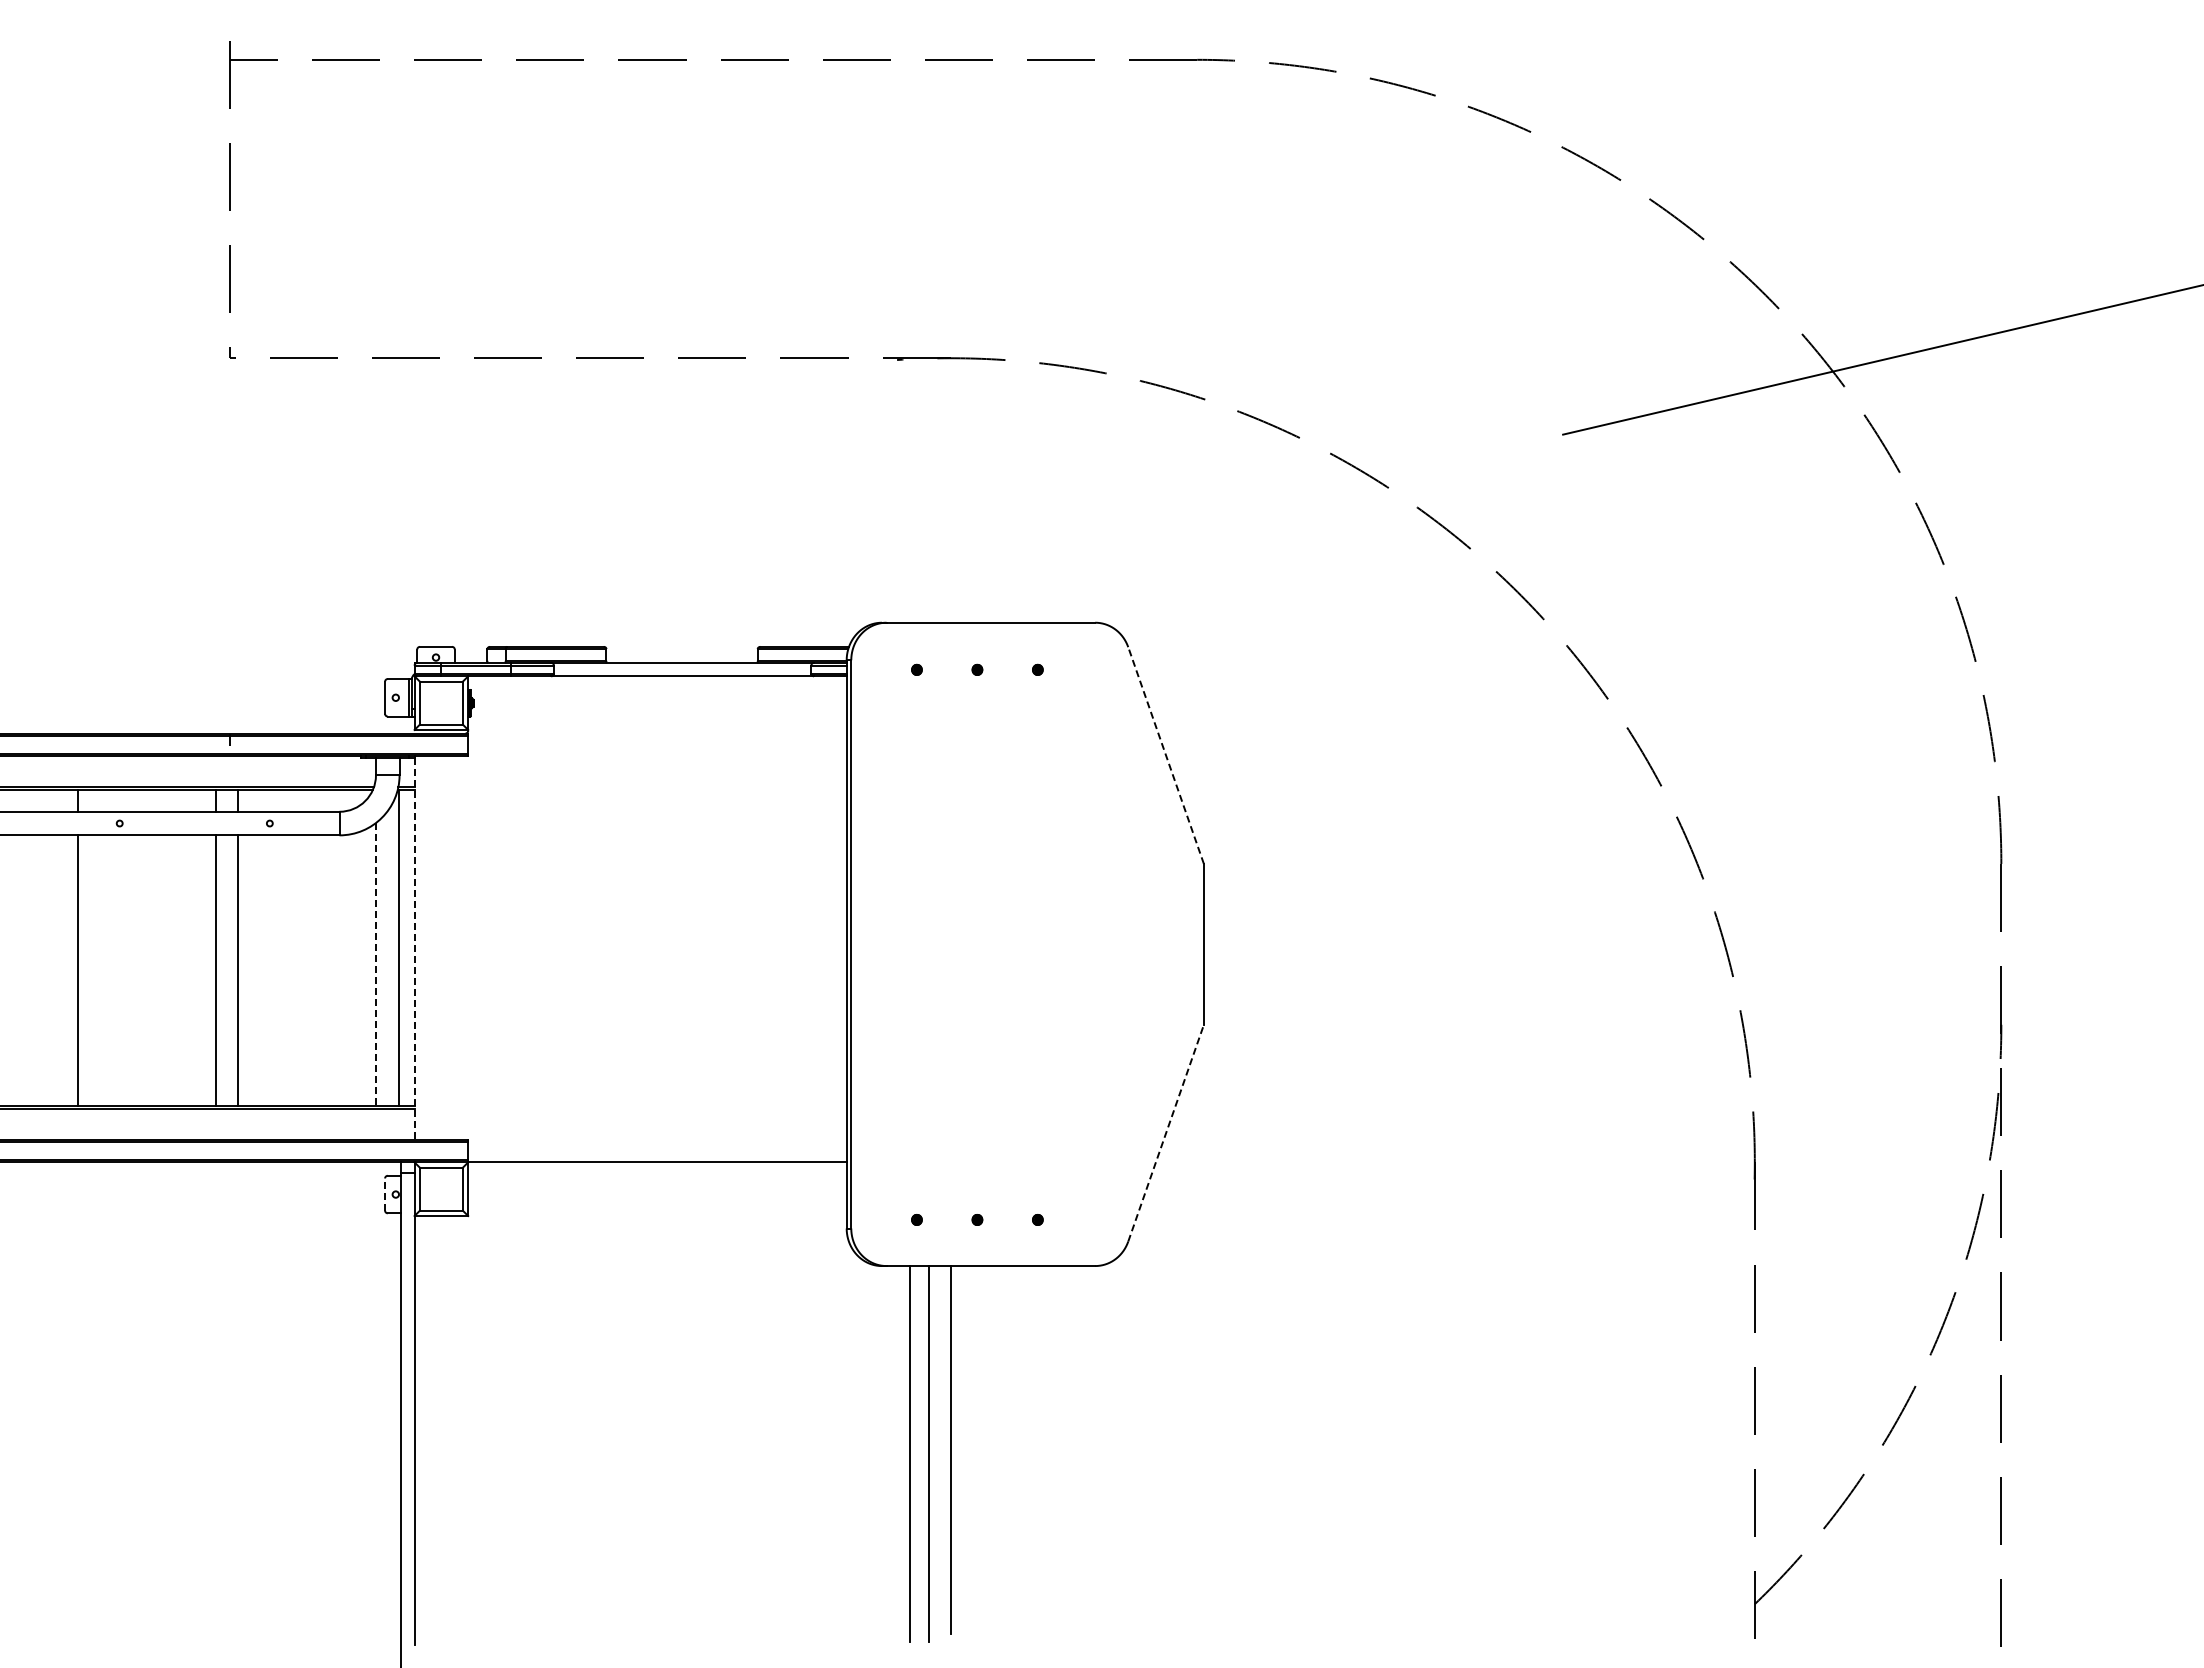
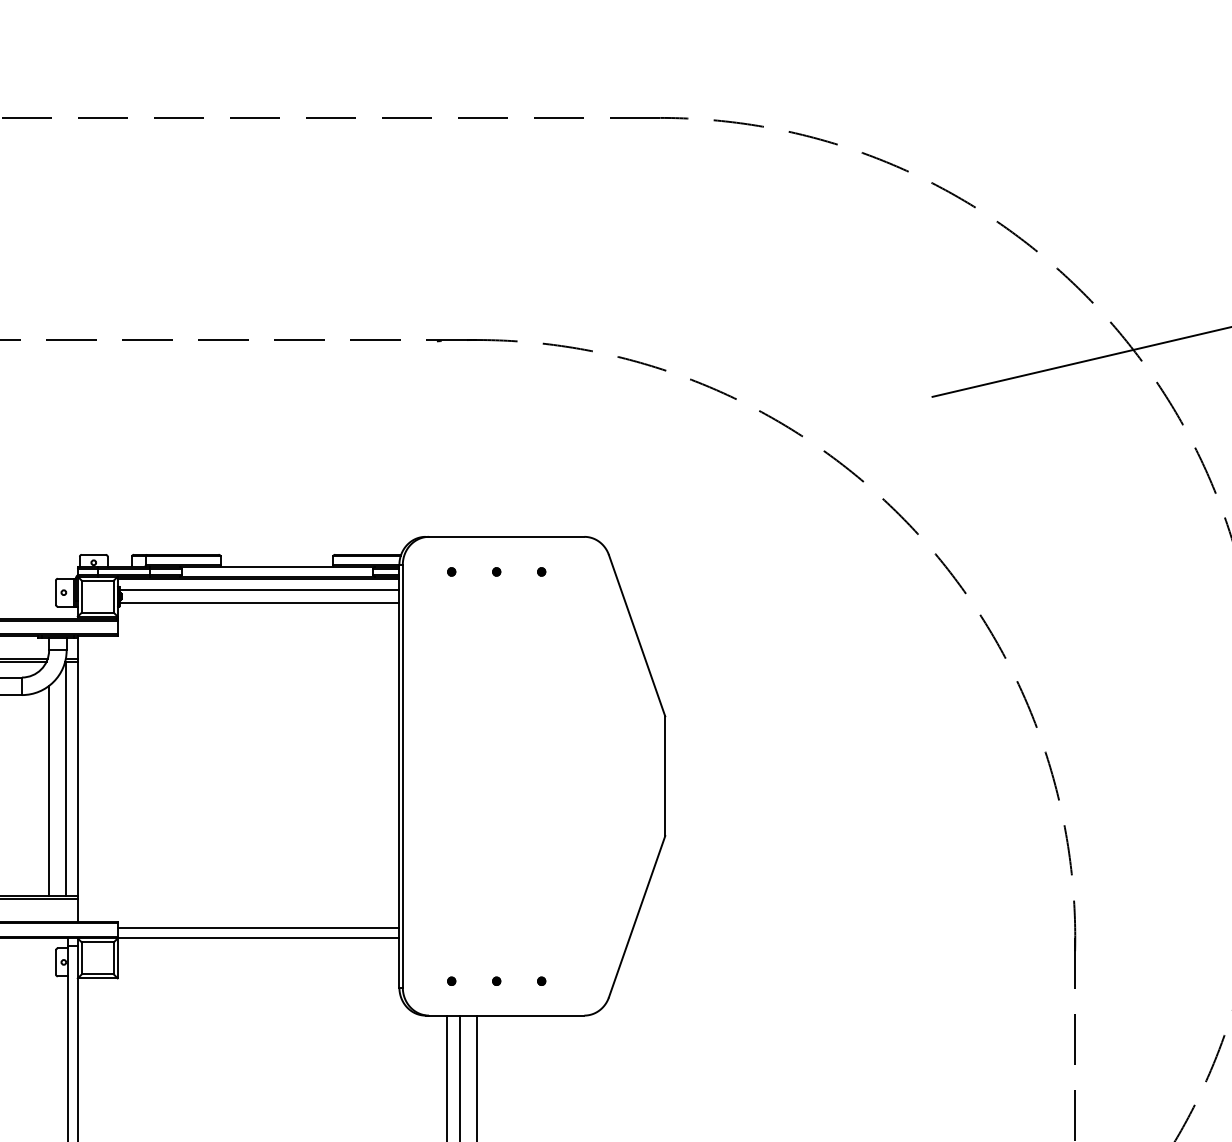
line: (657, 679) -> (258, 579), added
line: (658, 694) -> (259, 590), added
line: (658, 712) -> (259, 603), added
line: (1166, 755) -> (637, 635), dashed -> solid
line: (414, 949) -> (77, 780), dashed -> solid
line: (376, 964) -> (49, 791), dashed -> solid
line: (1166, 1133) -> (637, 916), dashed -> solid
line: (657, 1148) -> (258, 928), added
line: (385, 1194) -> (56, 962), dashed -> solid

